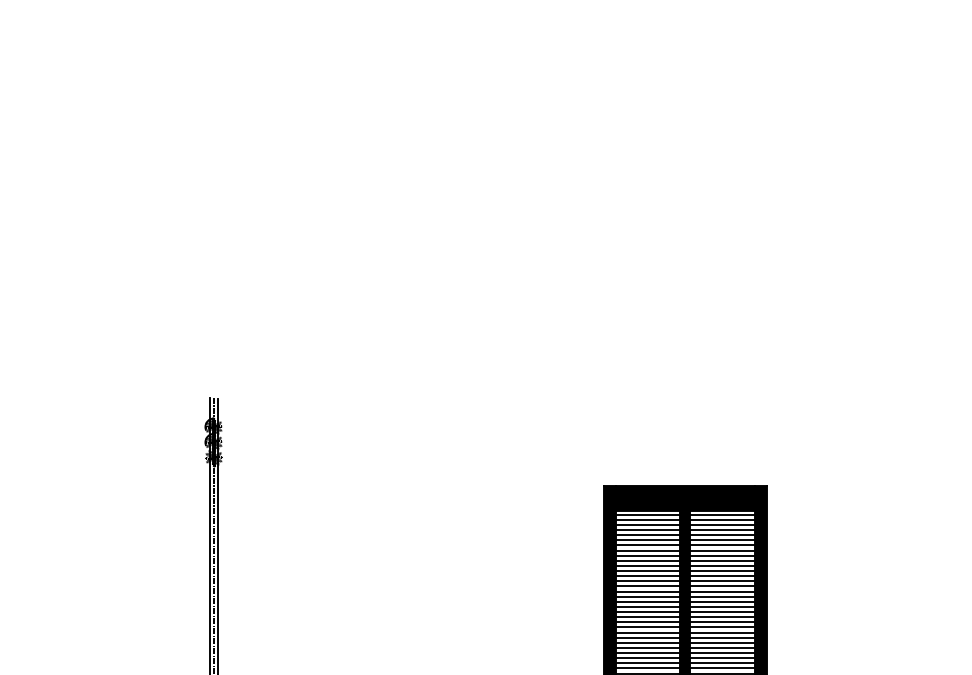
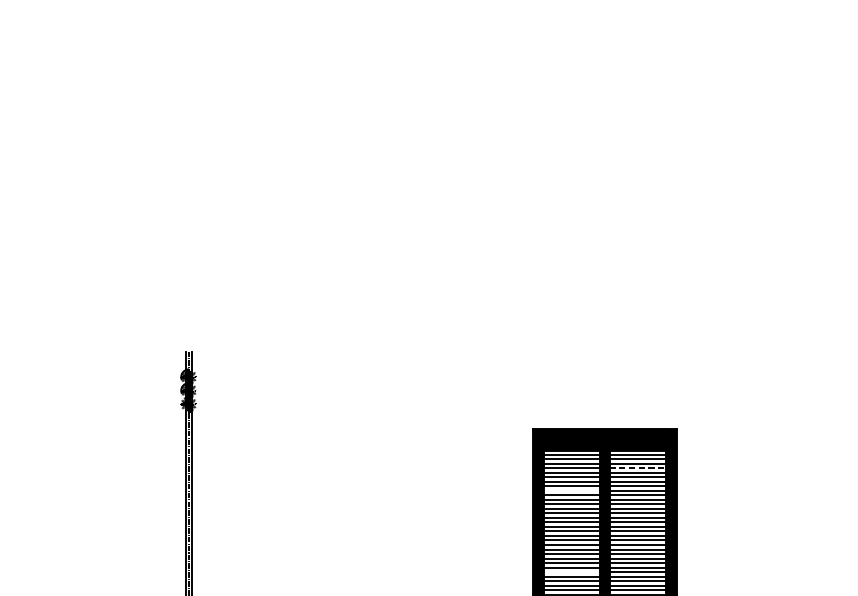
line: (723, 530) -> (638, 468), solid -> dashed
line: (647, 555) -> (571, 490), removed
line: (647, 647) -> (571, 571), removed

